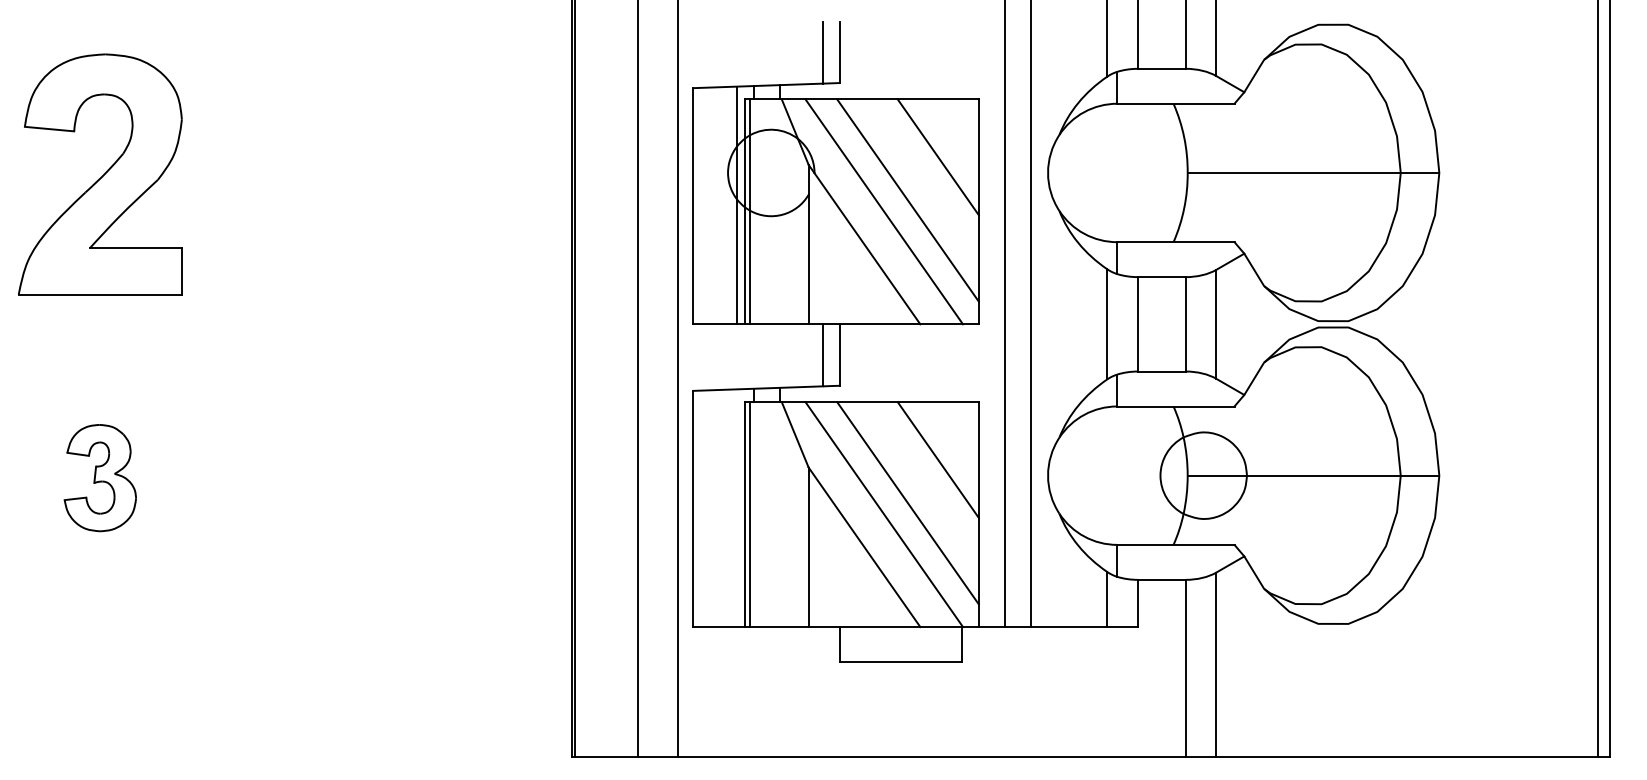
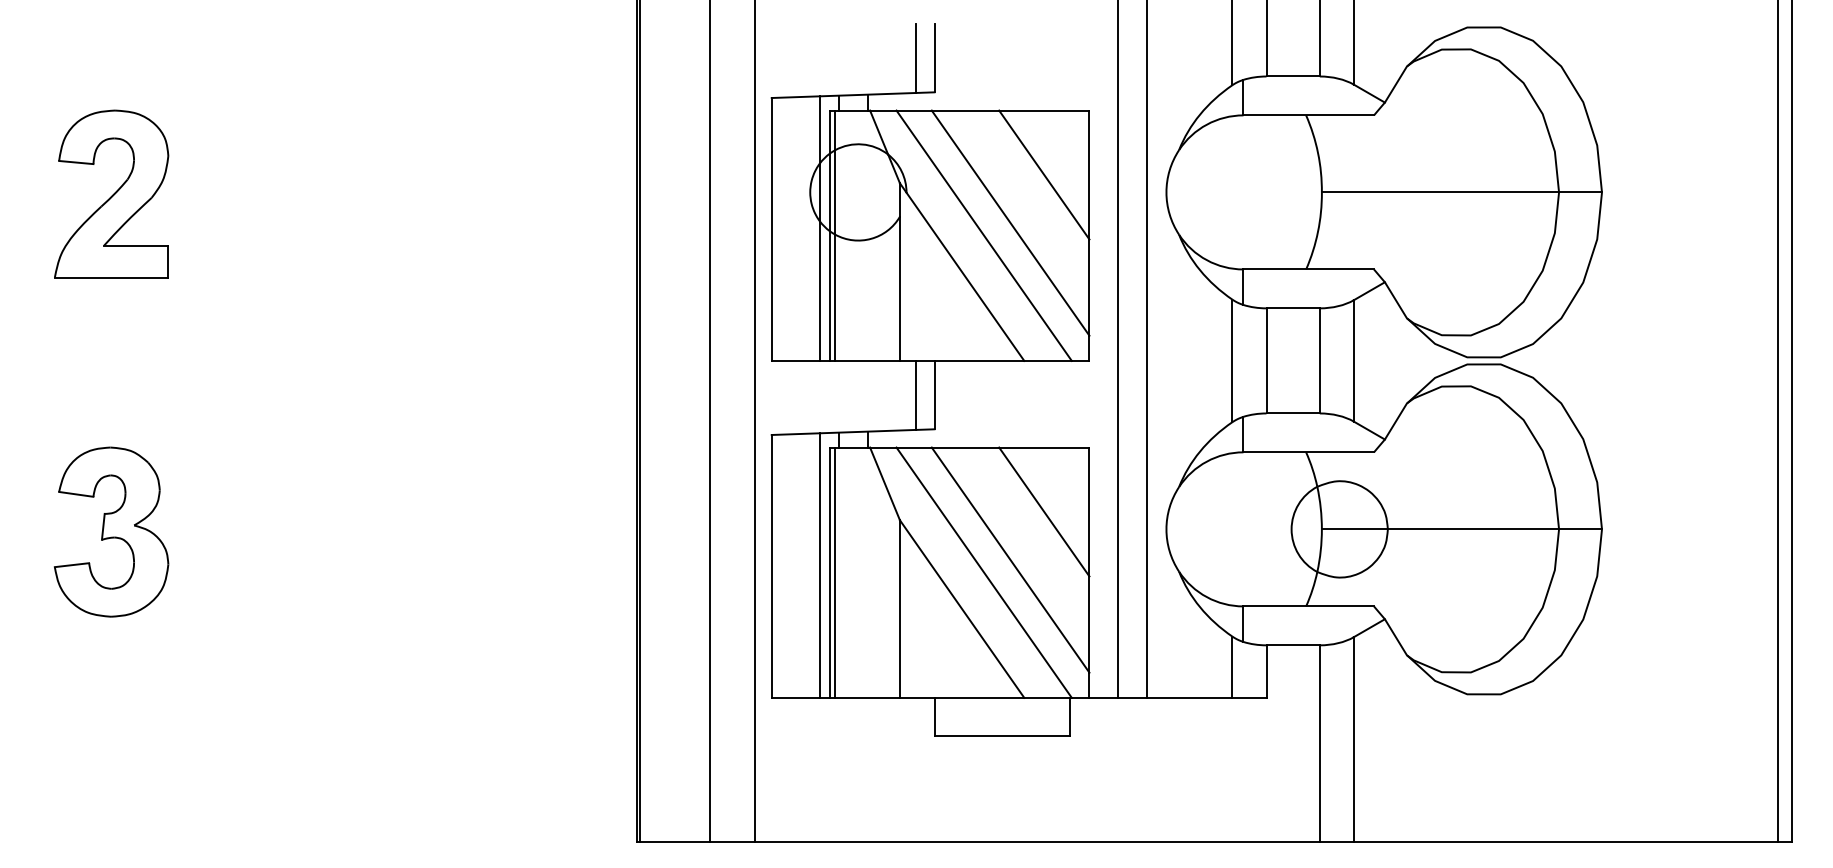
part: (100, 174) -> (111, 194), size x0.62
part: (100, 477) -> (111, 531), size x1.43
line: (736, 508) -> (819, 565), added

